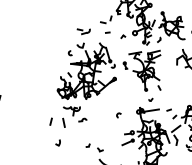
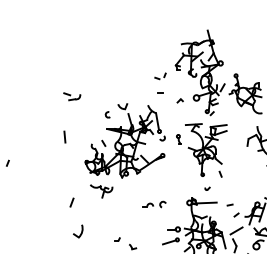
part: (106, 20) -> (160, 76), size x0.7
part: (84, 31) -> (72, 96), moved
part: (159, 39) -> (227, 110), removed
part: (82, 119) -> (147, 204), moved
line: (63, 122) -> (64, 136), moved
part: (57, 142) -> (77, 231), size x1.6

